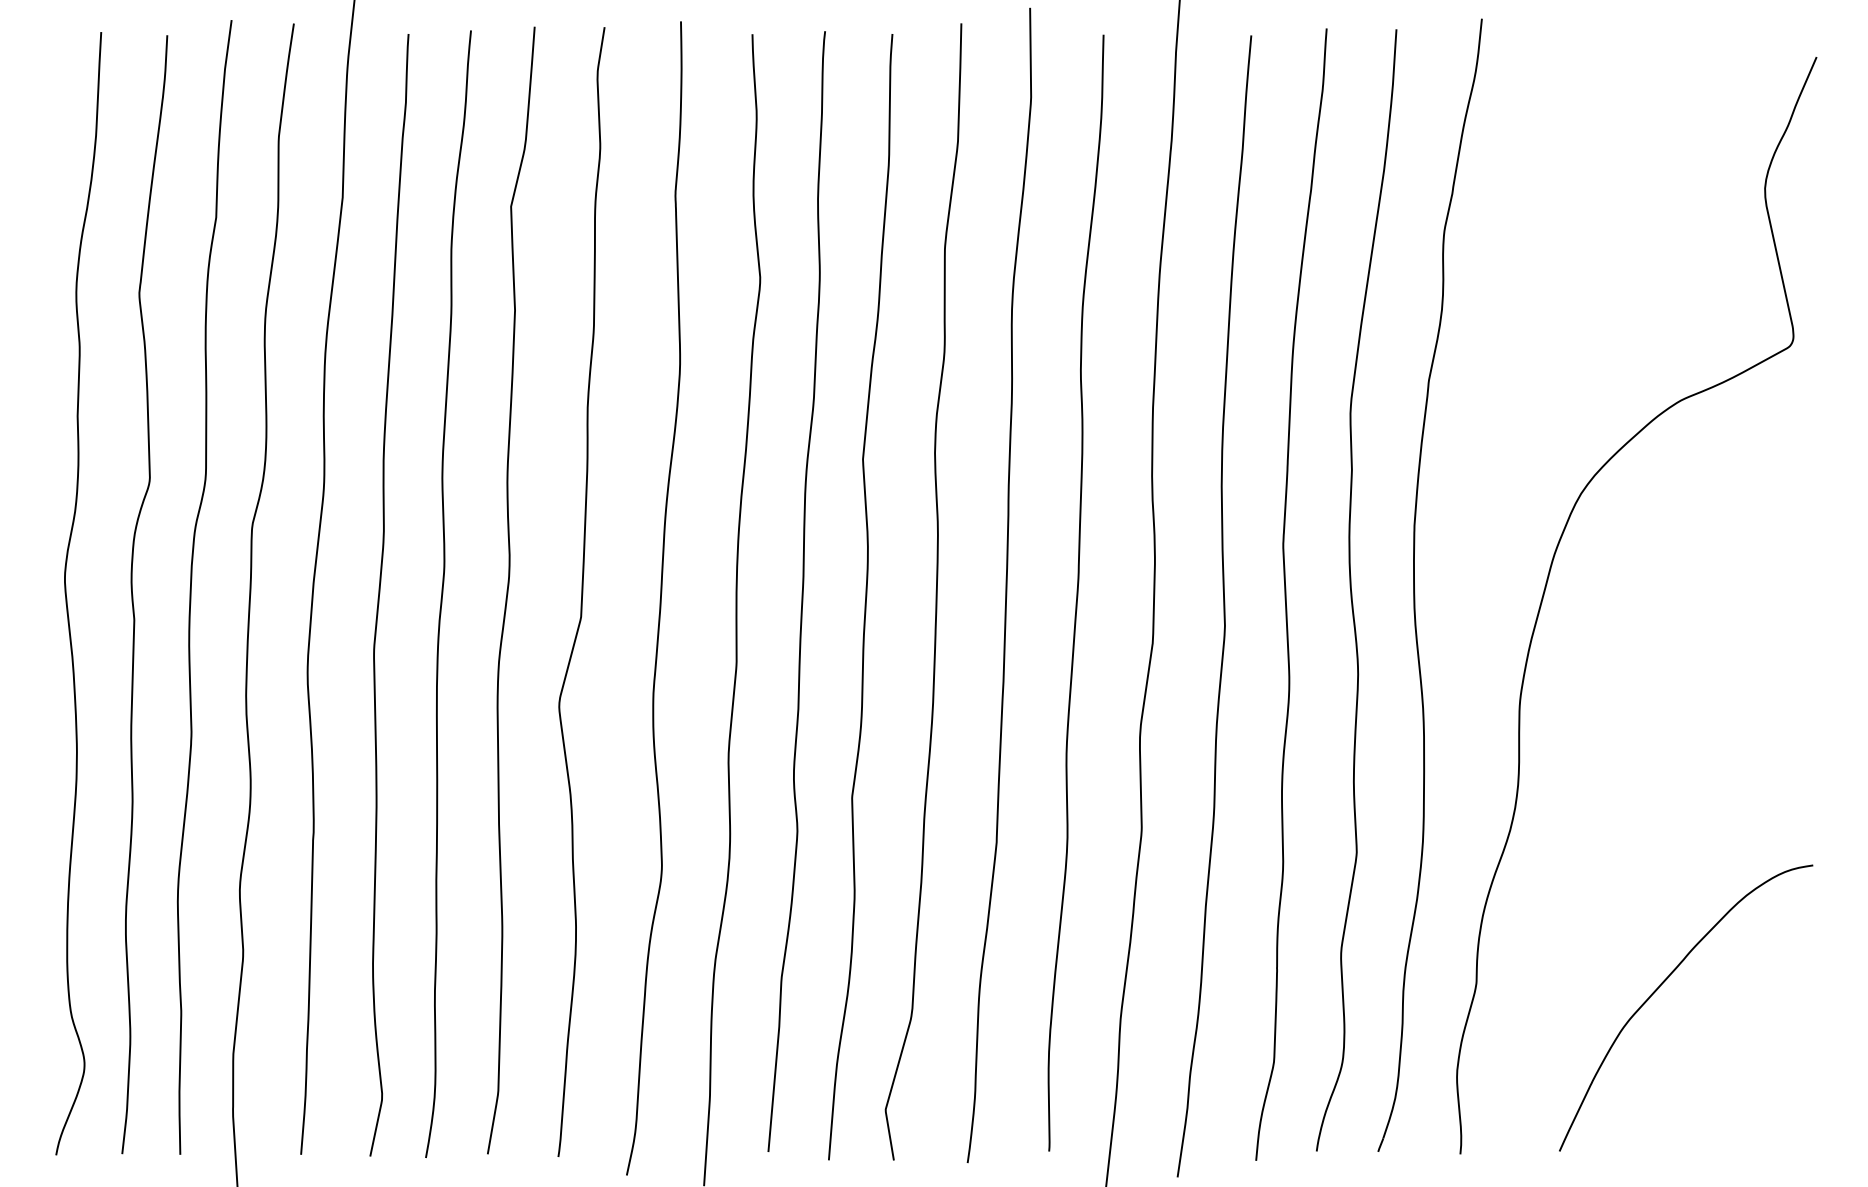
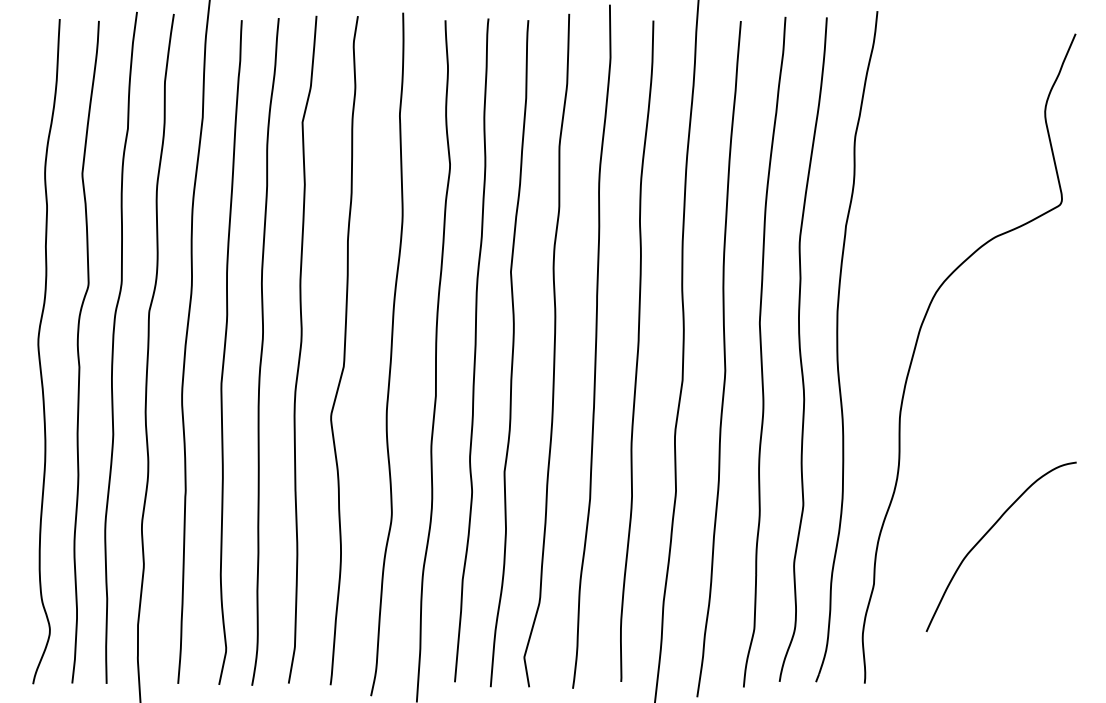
curve: (1662, 985) -> (987, 533), moved

